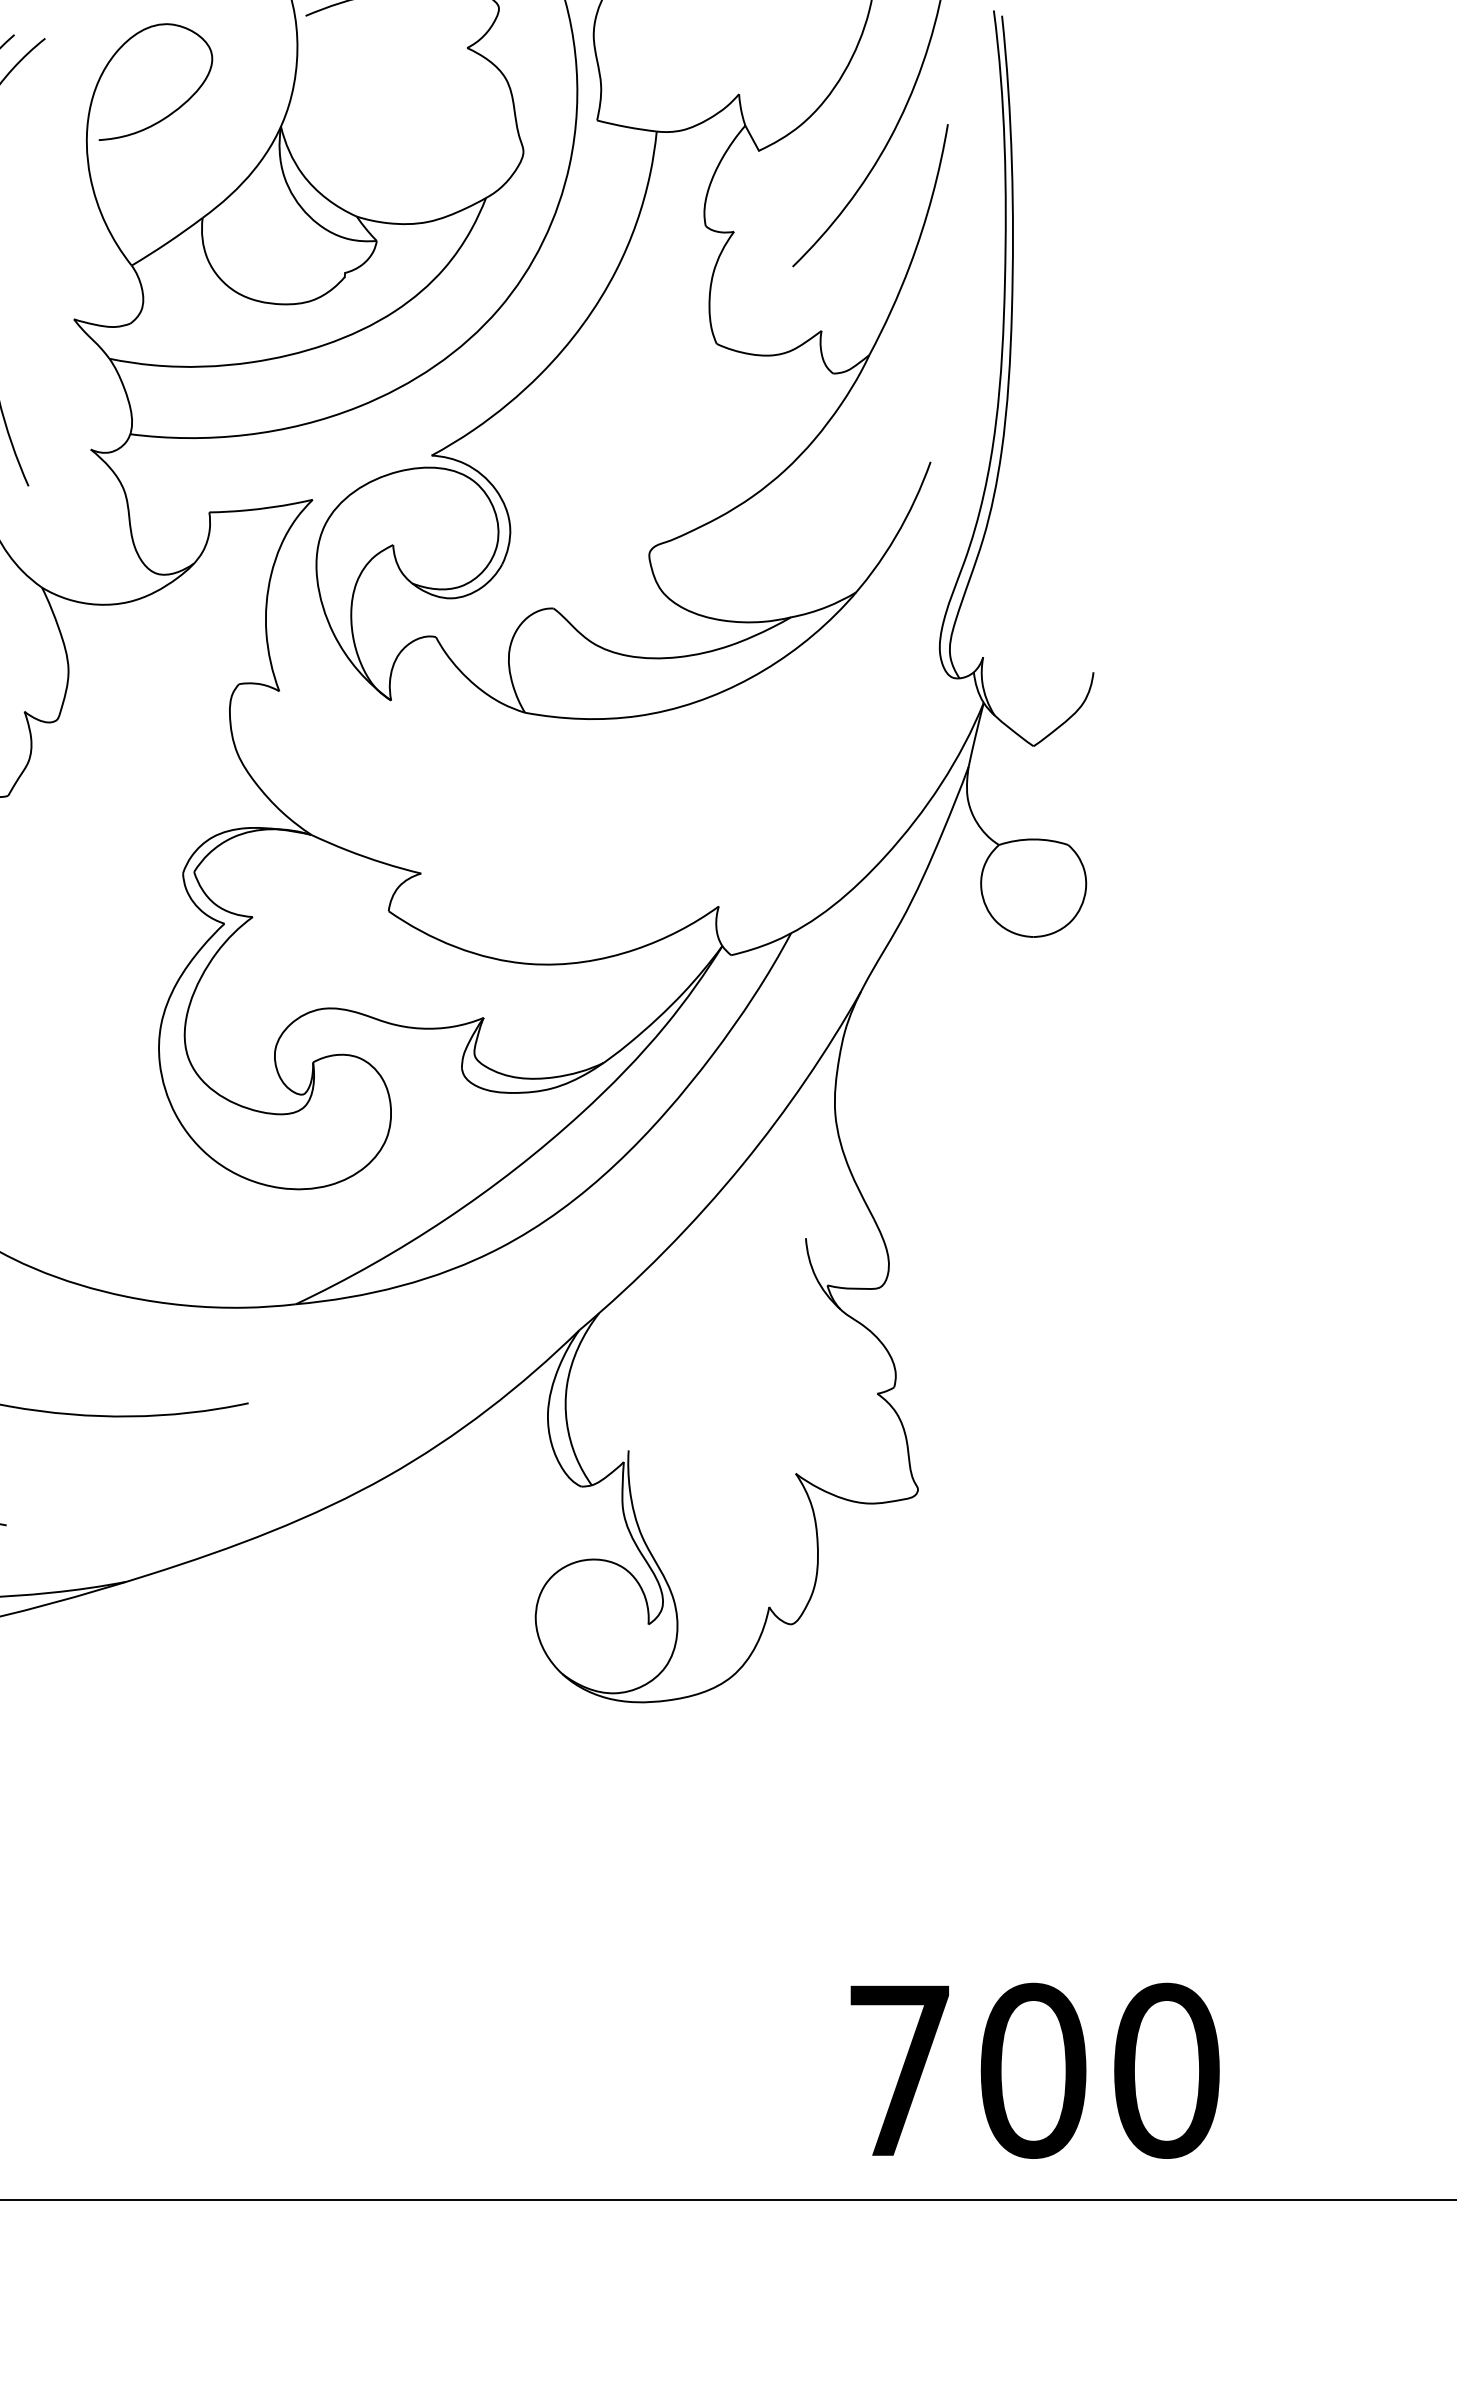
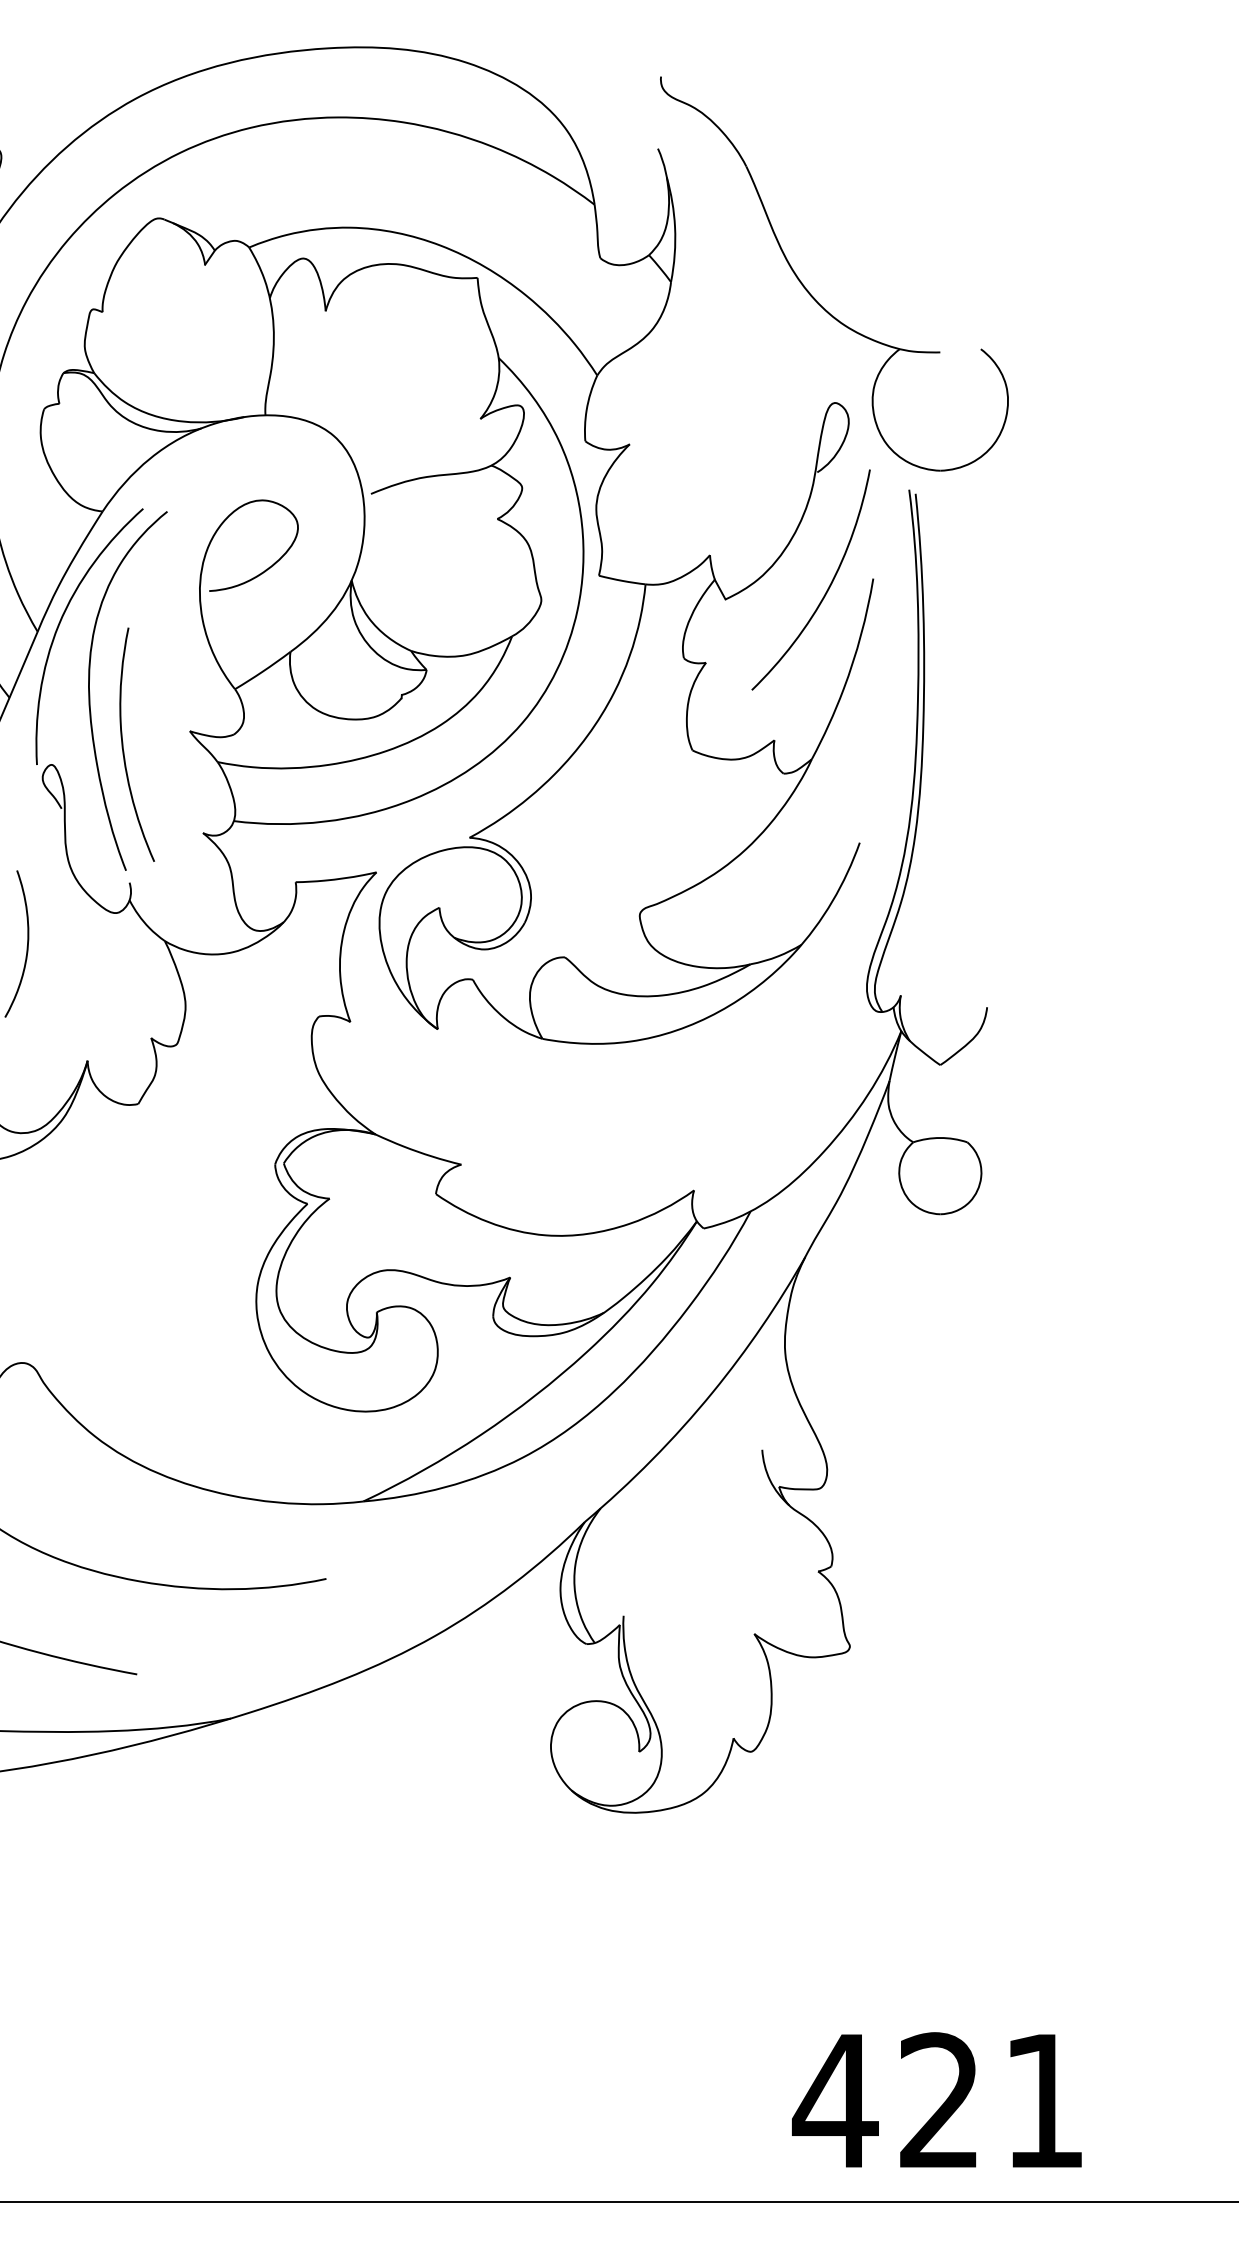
text: (1031, 2070) -> (938, 2100), 700 -> 421

